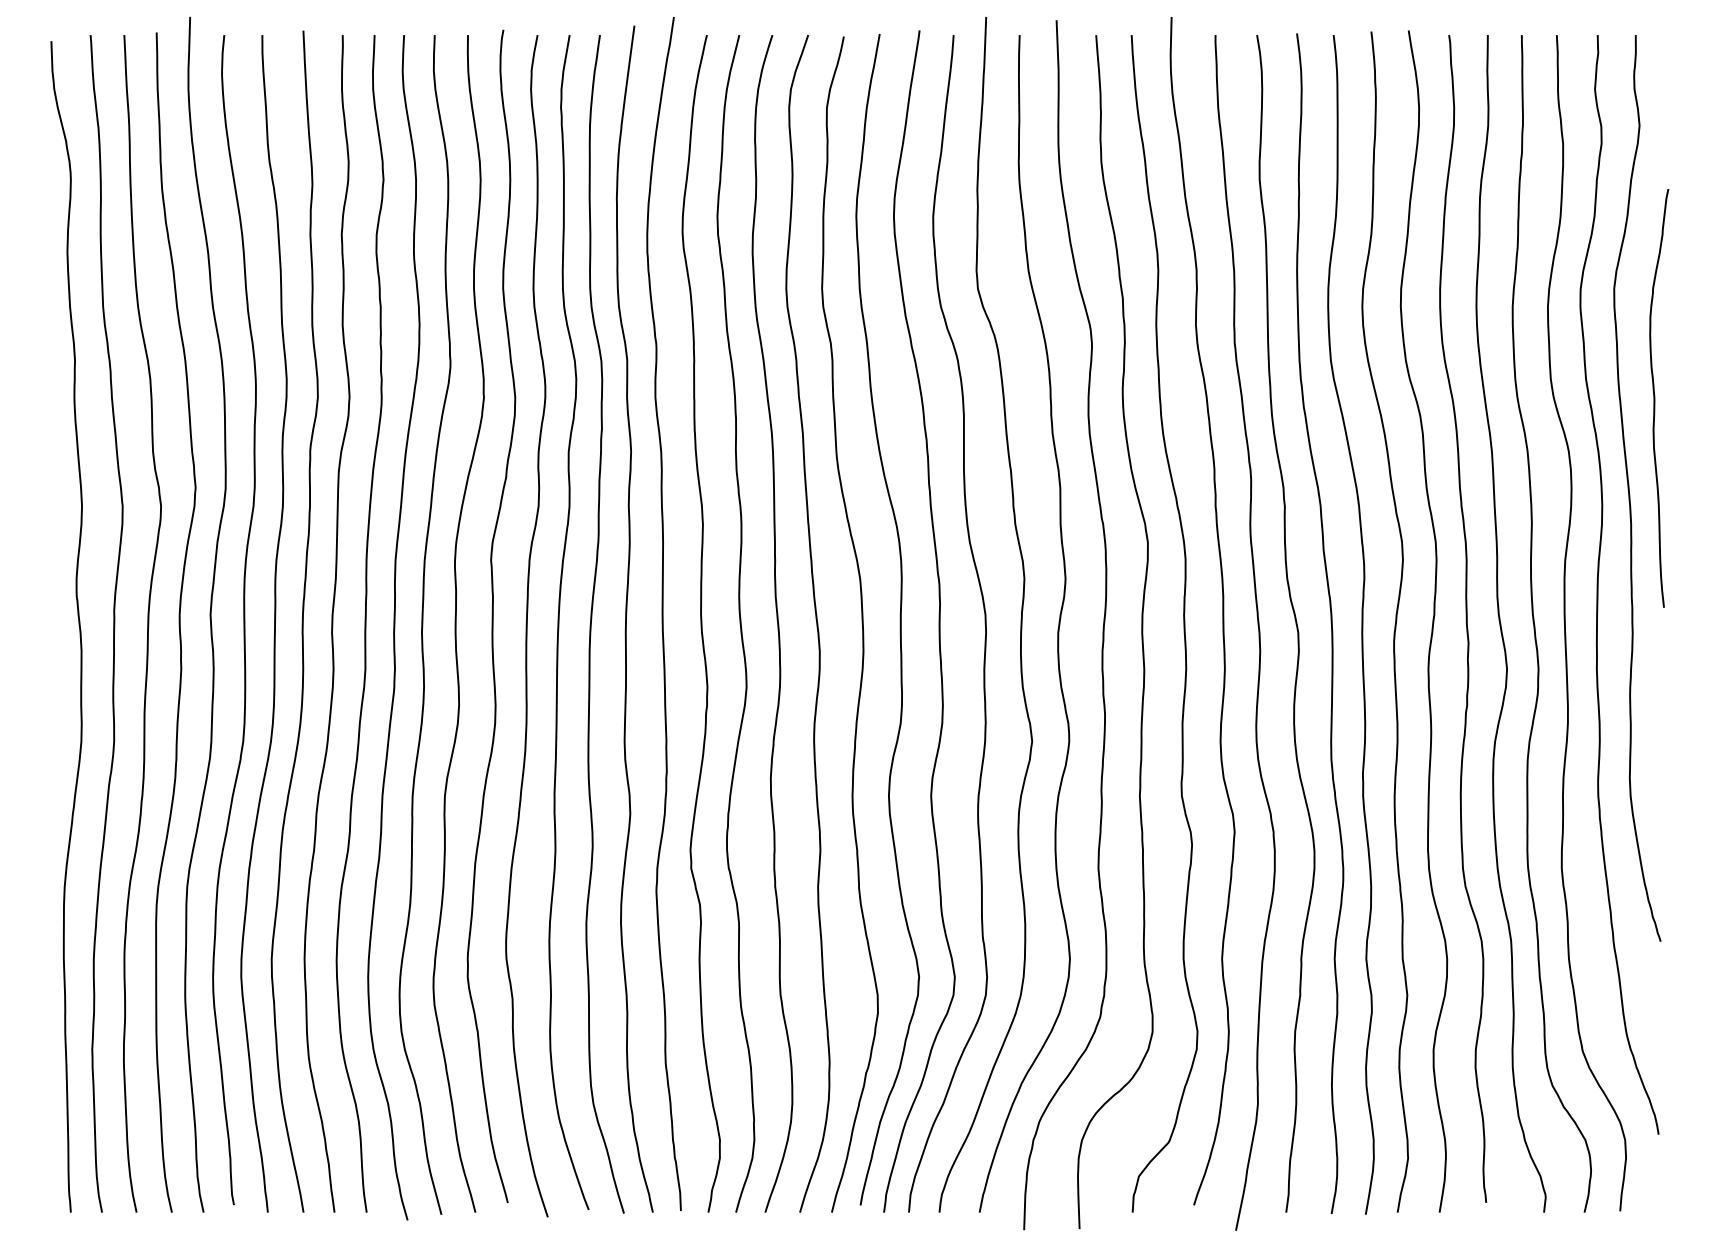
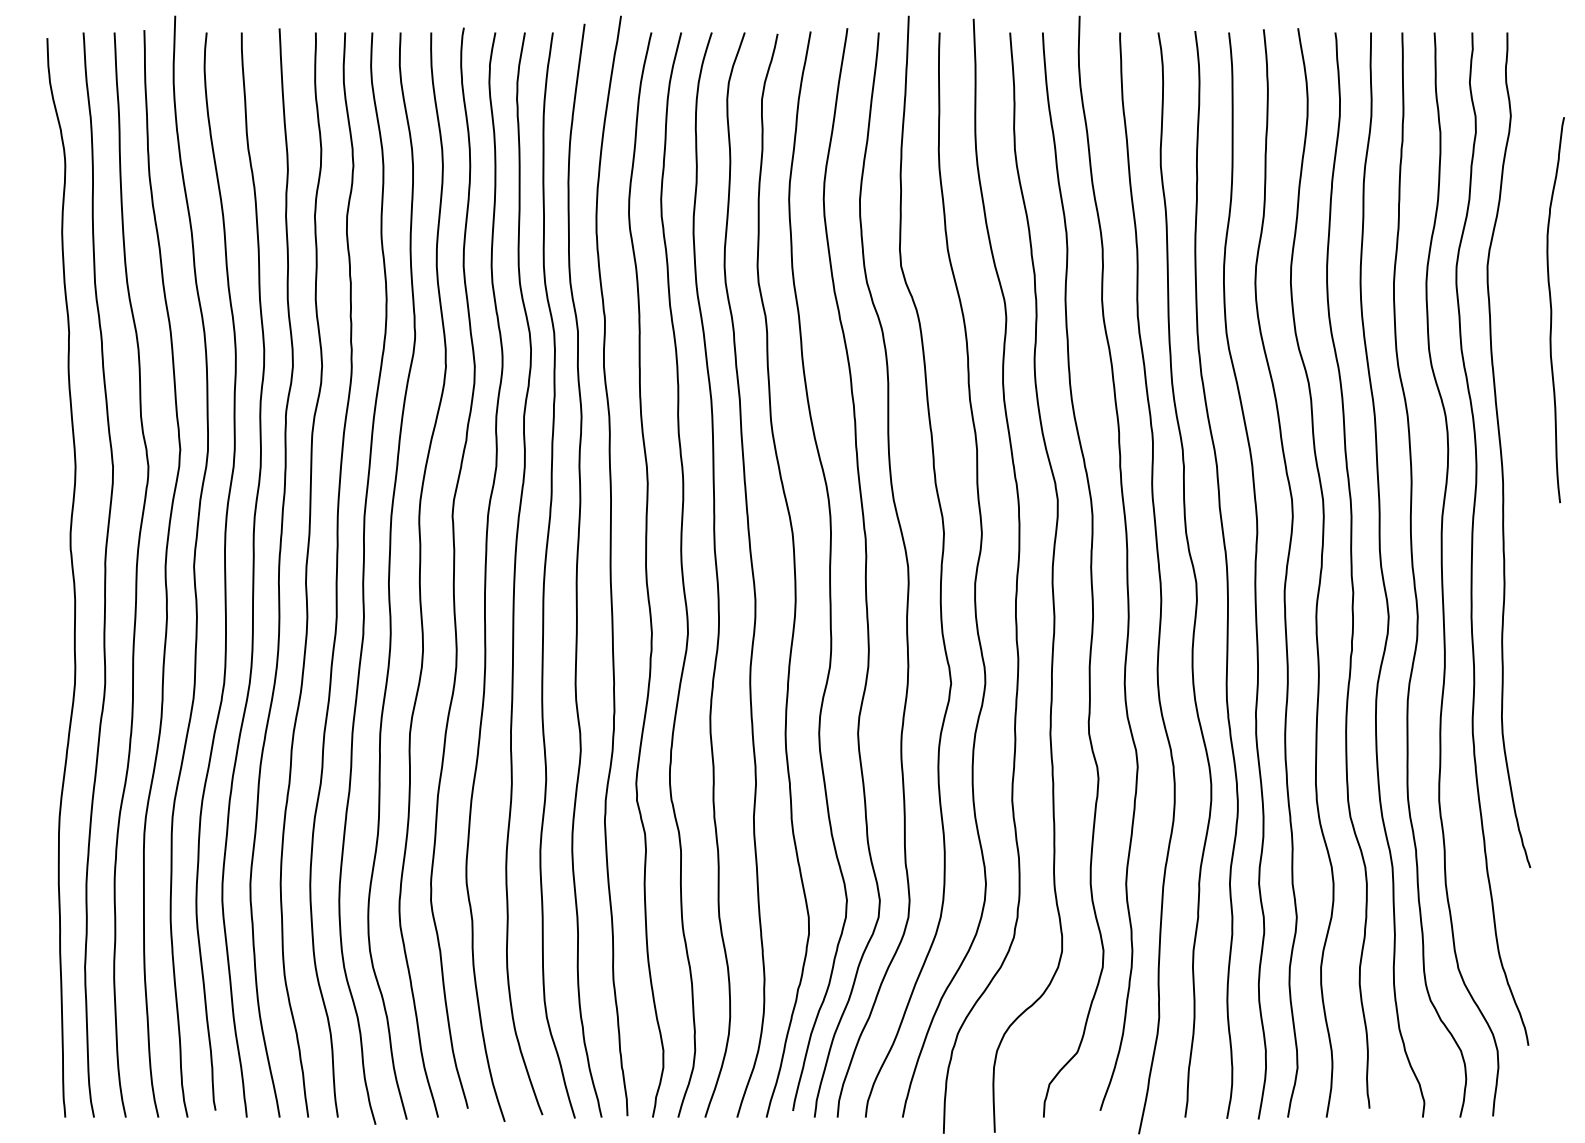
curve: (1655, 398) -> (1552, 310), moved

